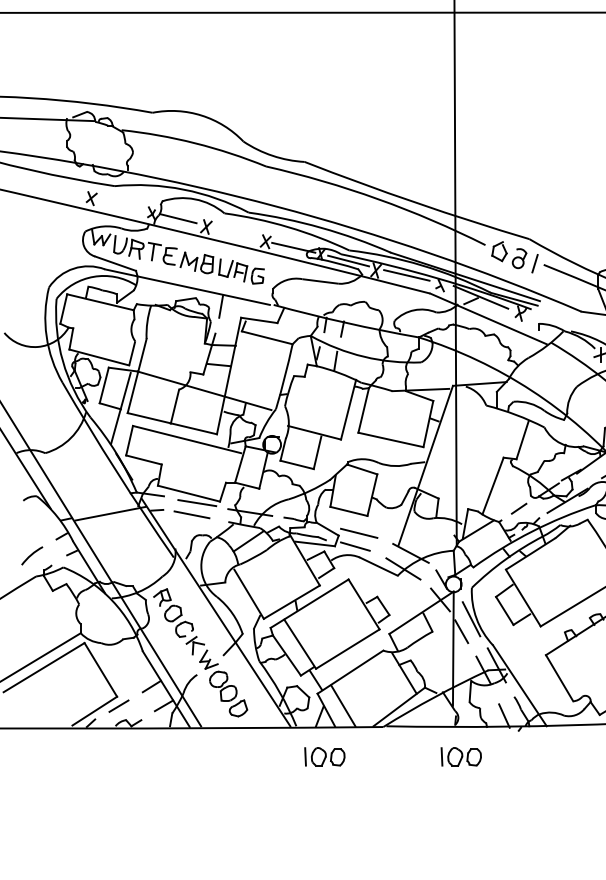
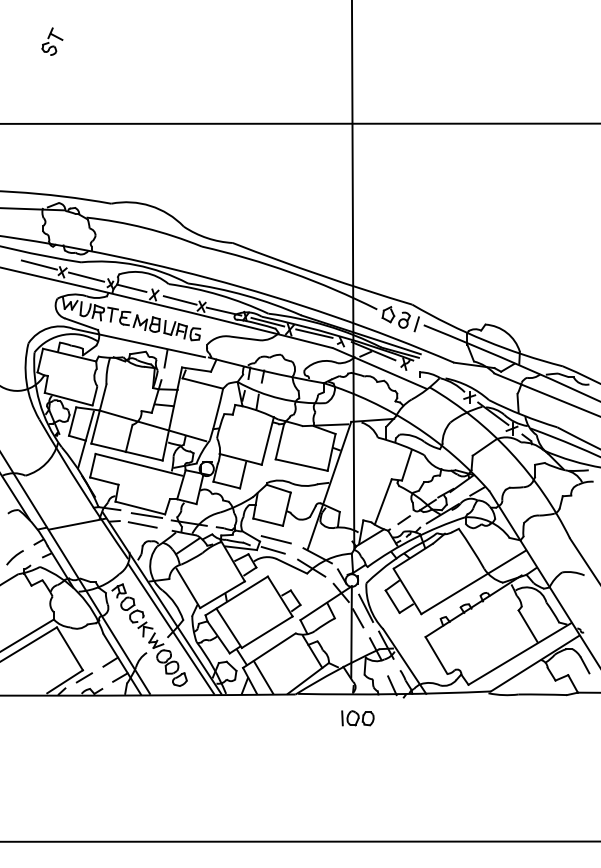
line: (61, 188) -> (38, 264), added
line: (121, 203) -> (86, 276), added
line: (237, 233) -> (179, 300), added
line: (227, 644) -> (171, 628), added
part: (324, 757) -> (248, 718), removed

